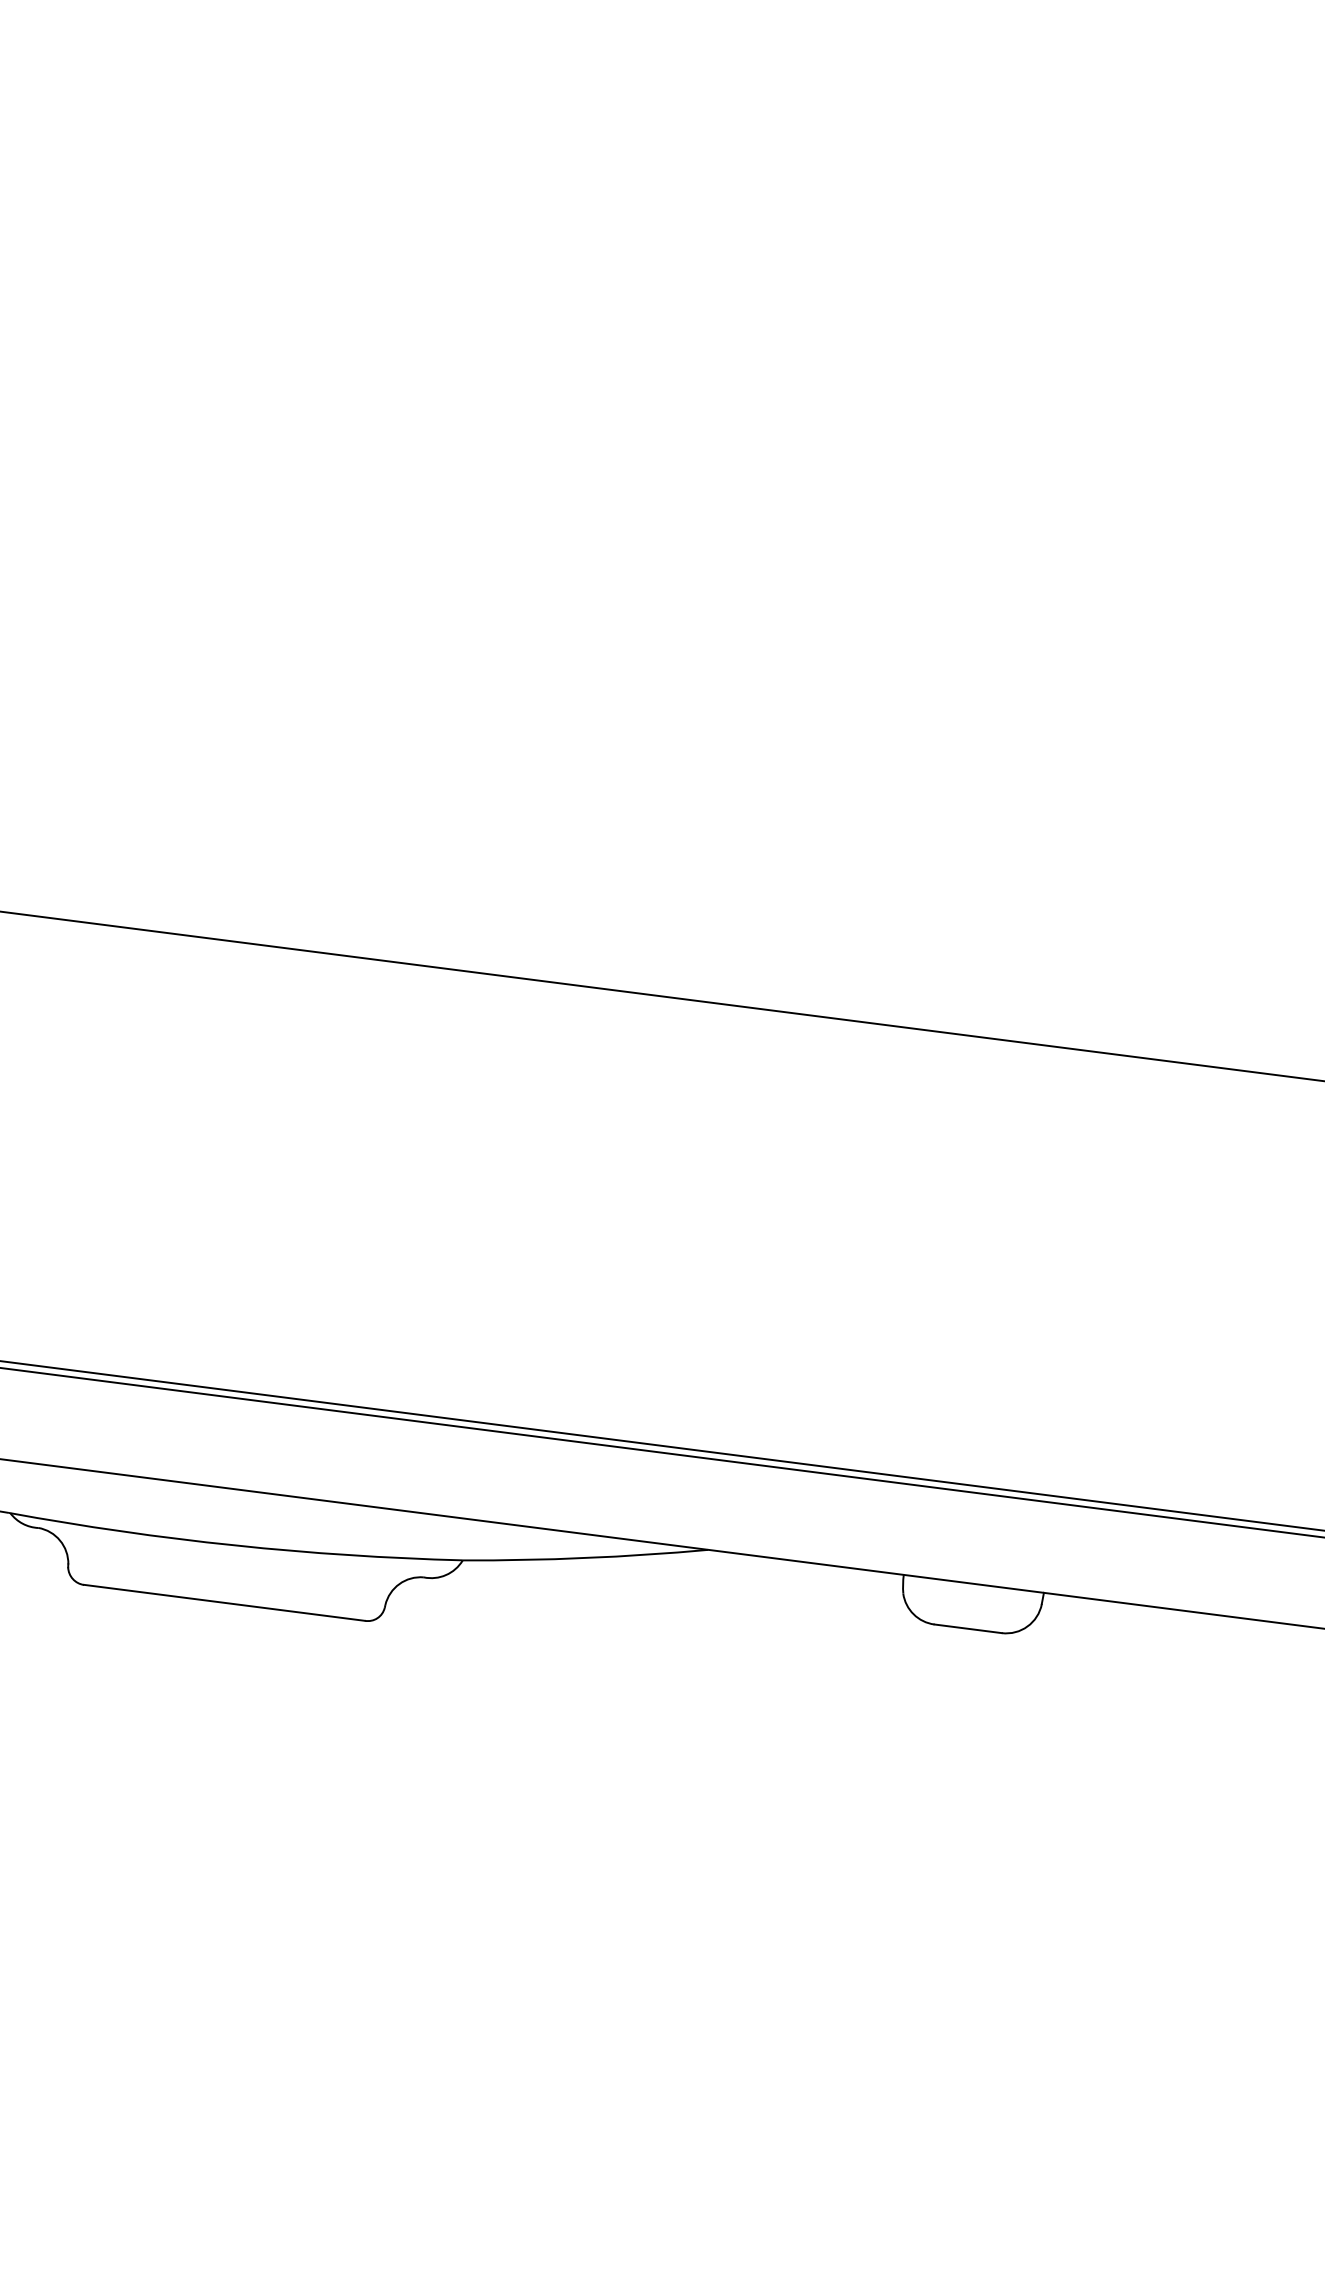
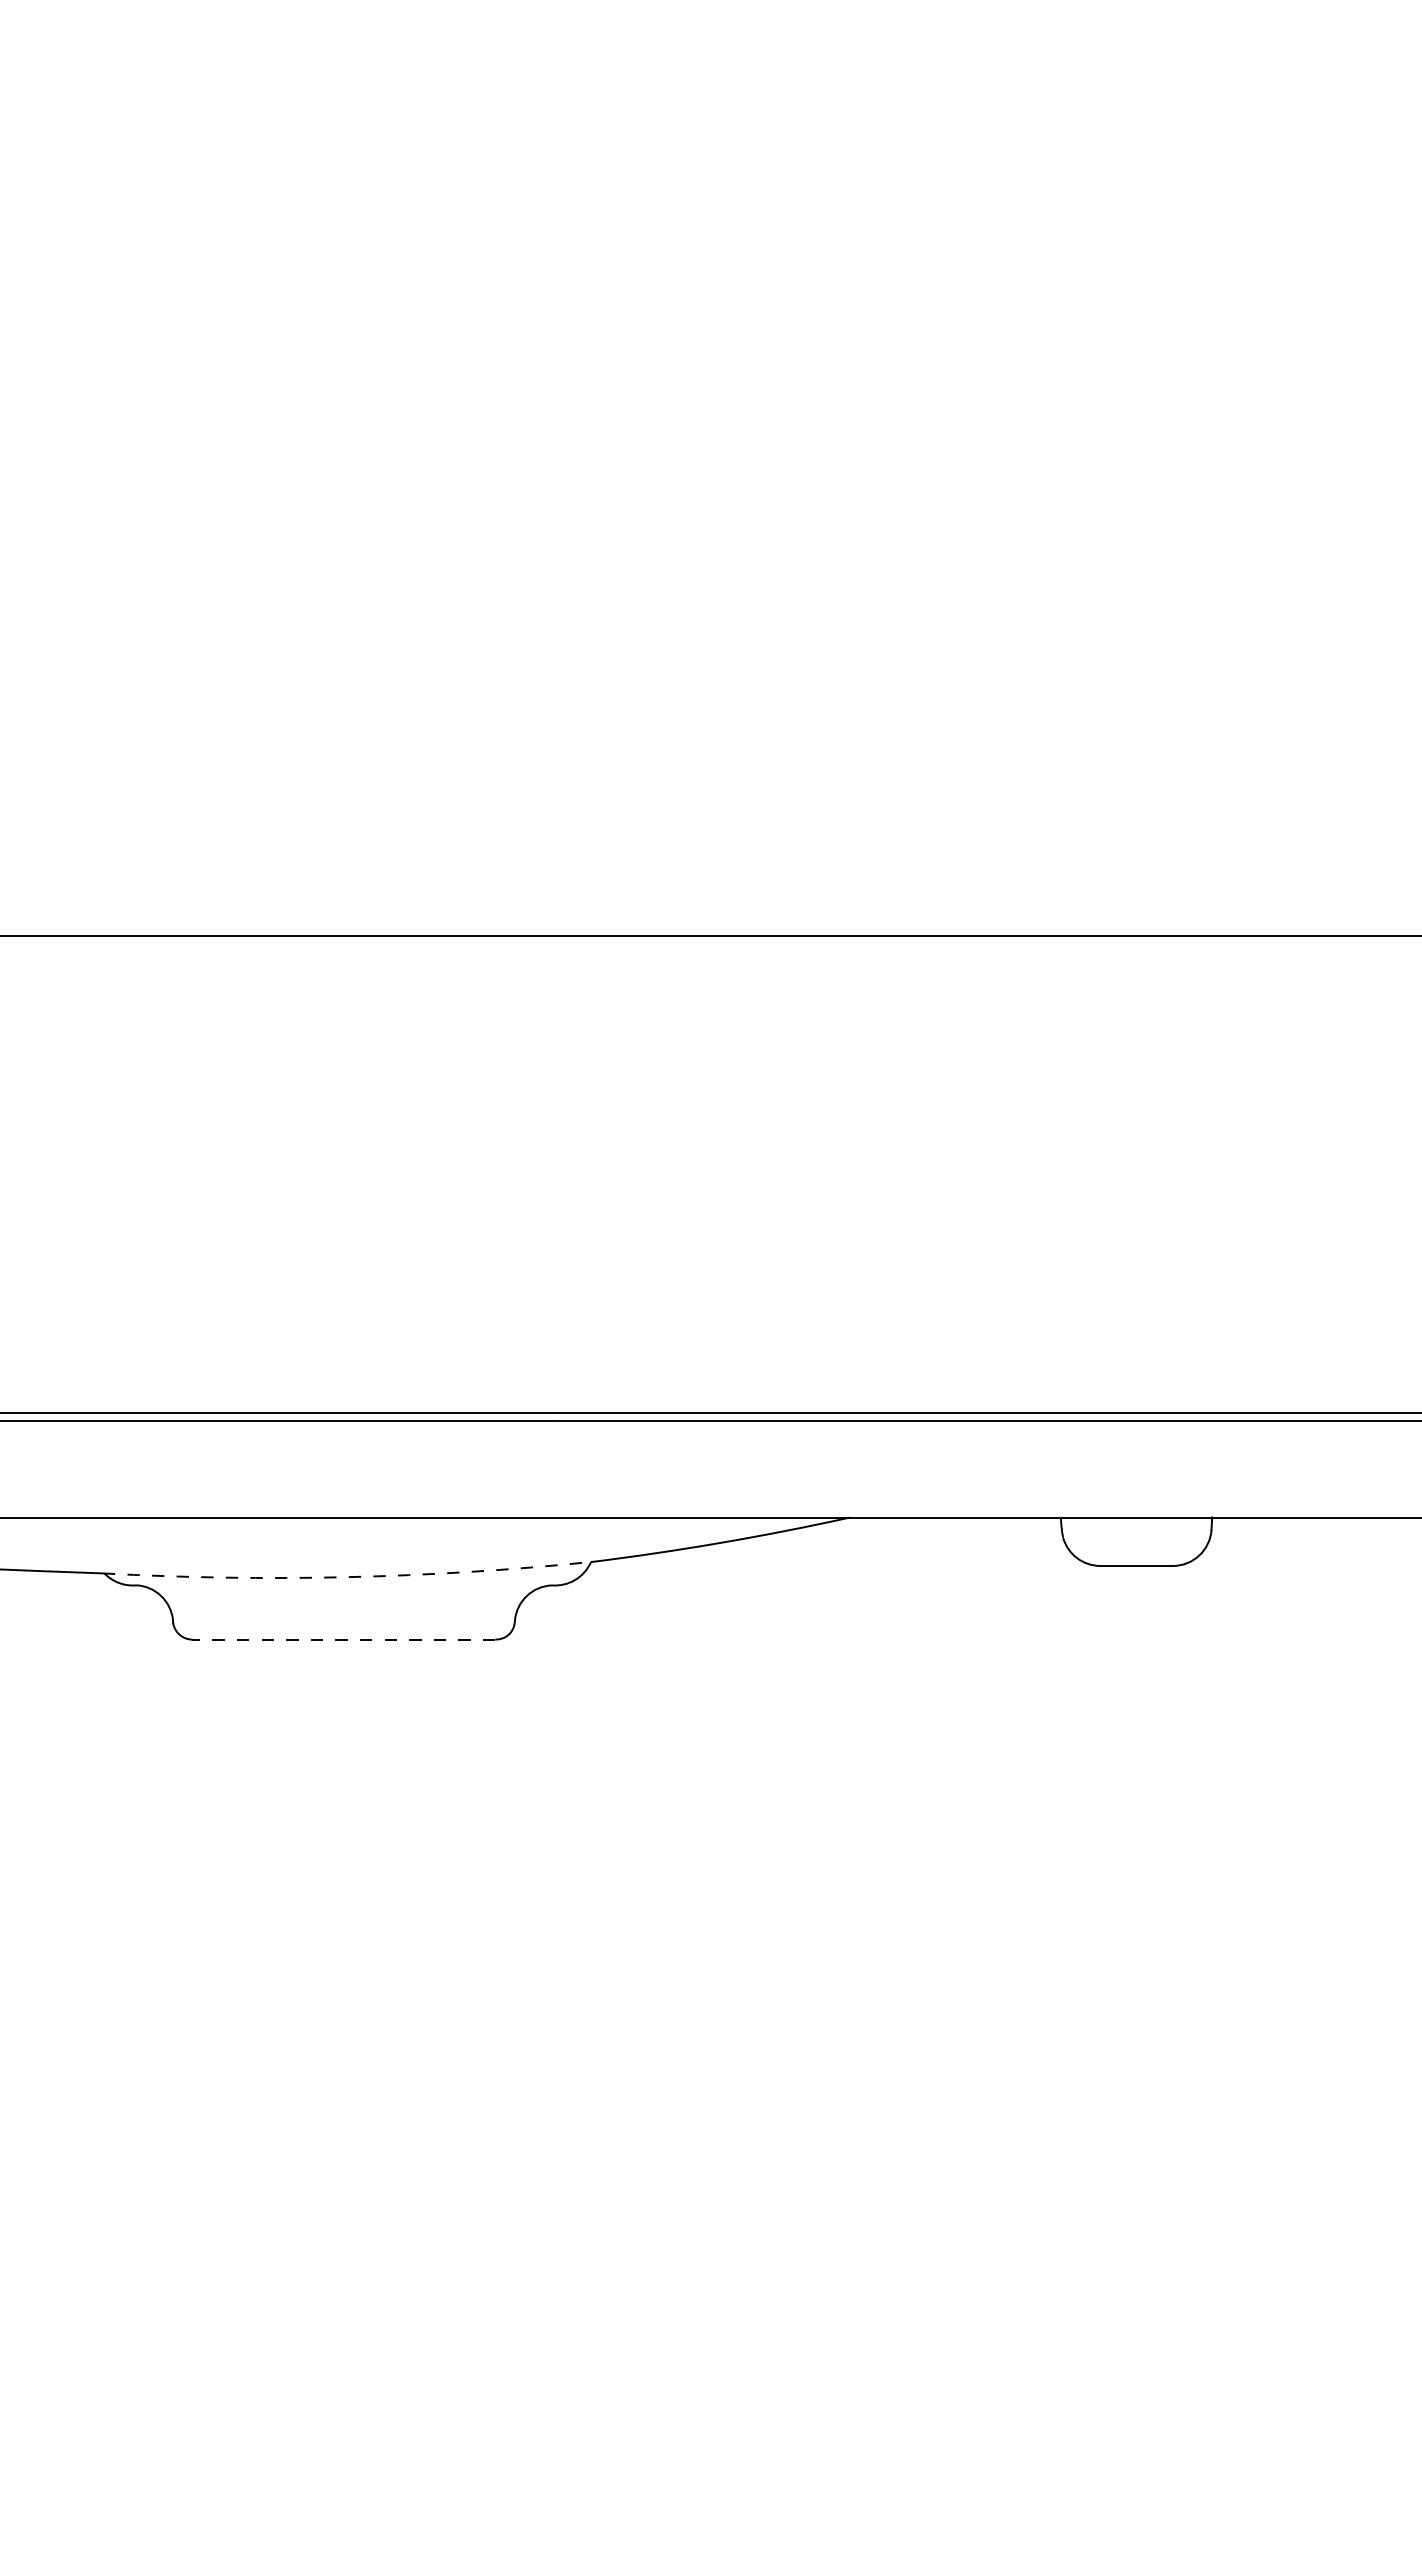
arc: (235, 1545) -> (347, 1577), solid -> dashed
line: (224, 1602) -> (343, 1639), solid -> dashed

